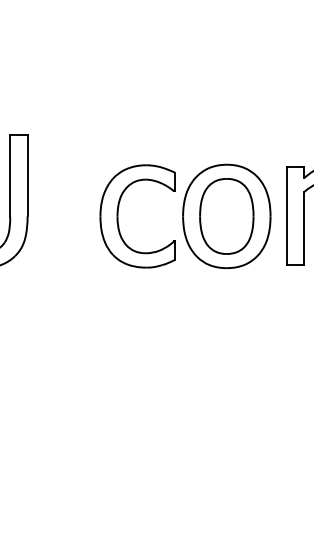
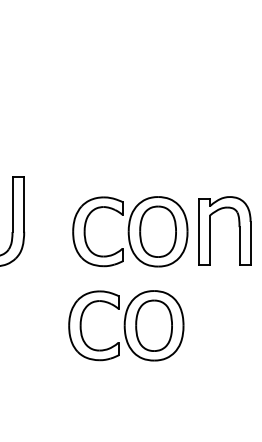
part: (179, 355) -> (126, 325), added

